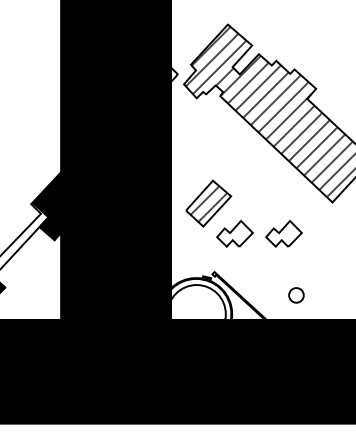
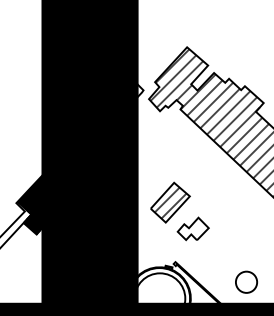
part: (283, 233) -> (235, 228), removed
circle: (296, 295) -> (246, 282), size x1.67

